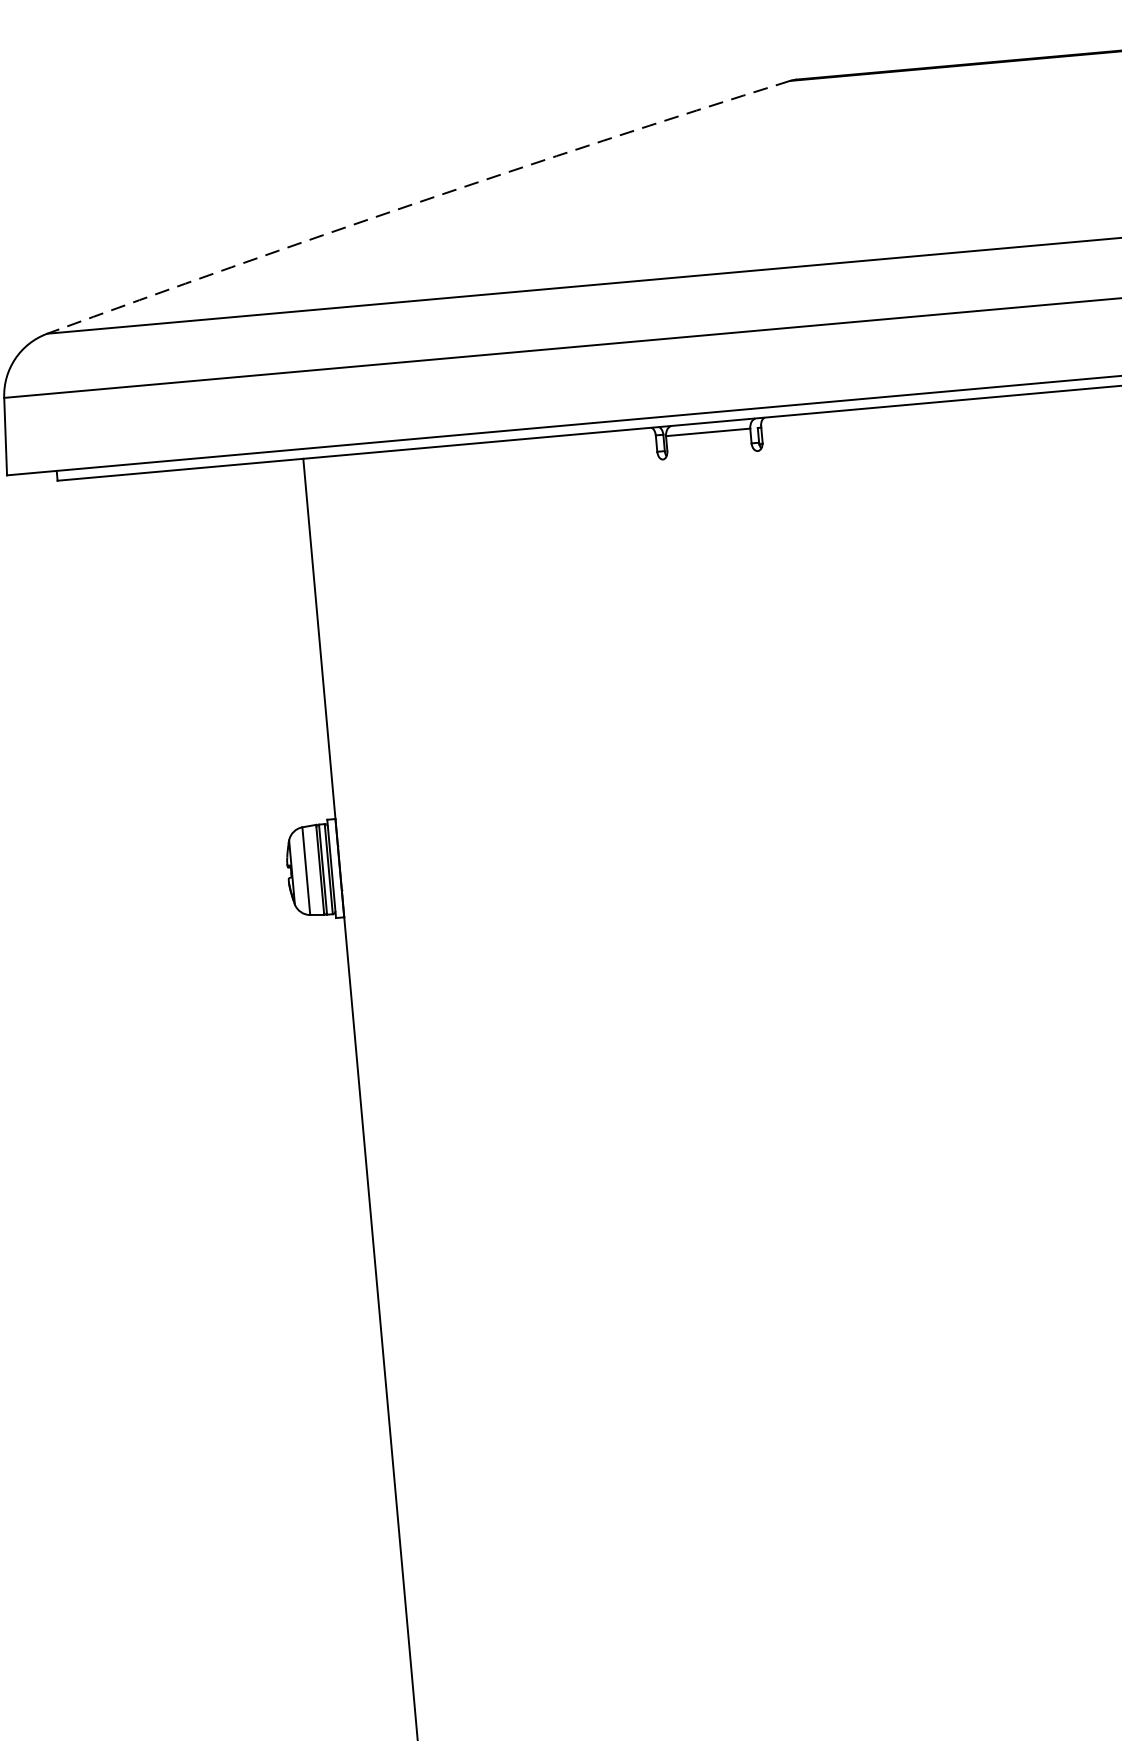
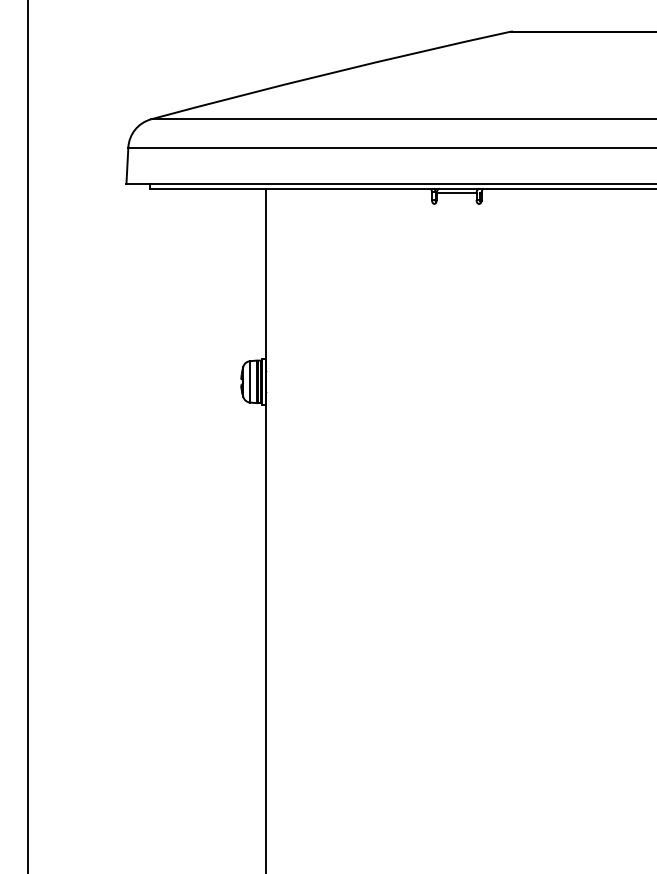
arc: (416, 203) -> (329, 73), dashed -> solid

